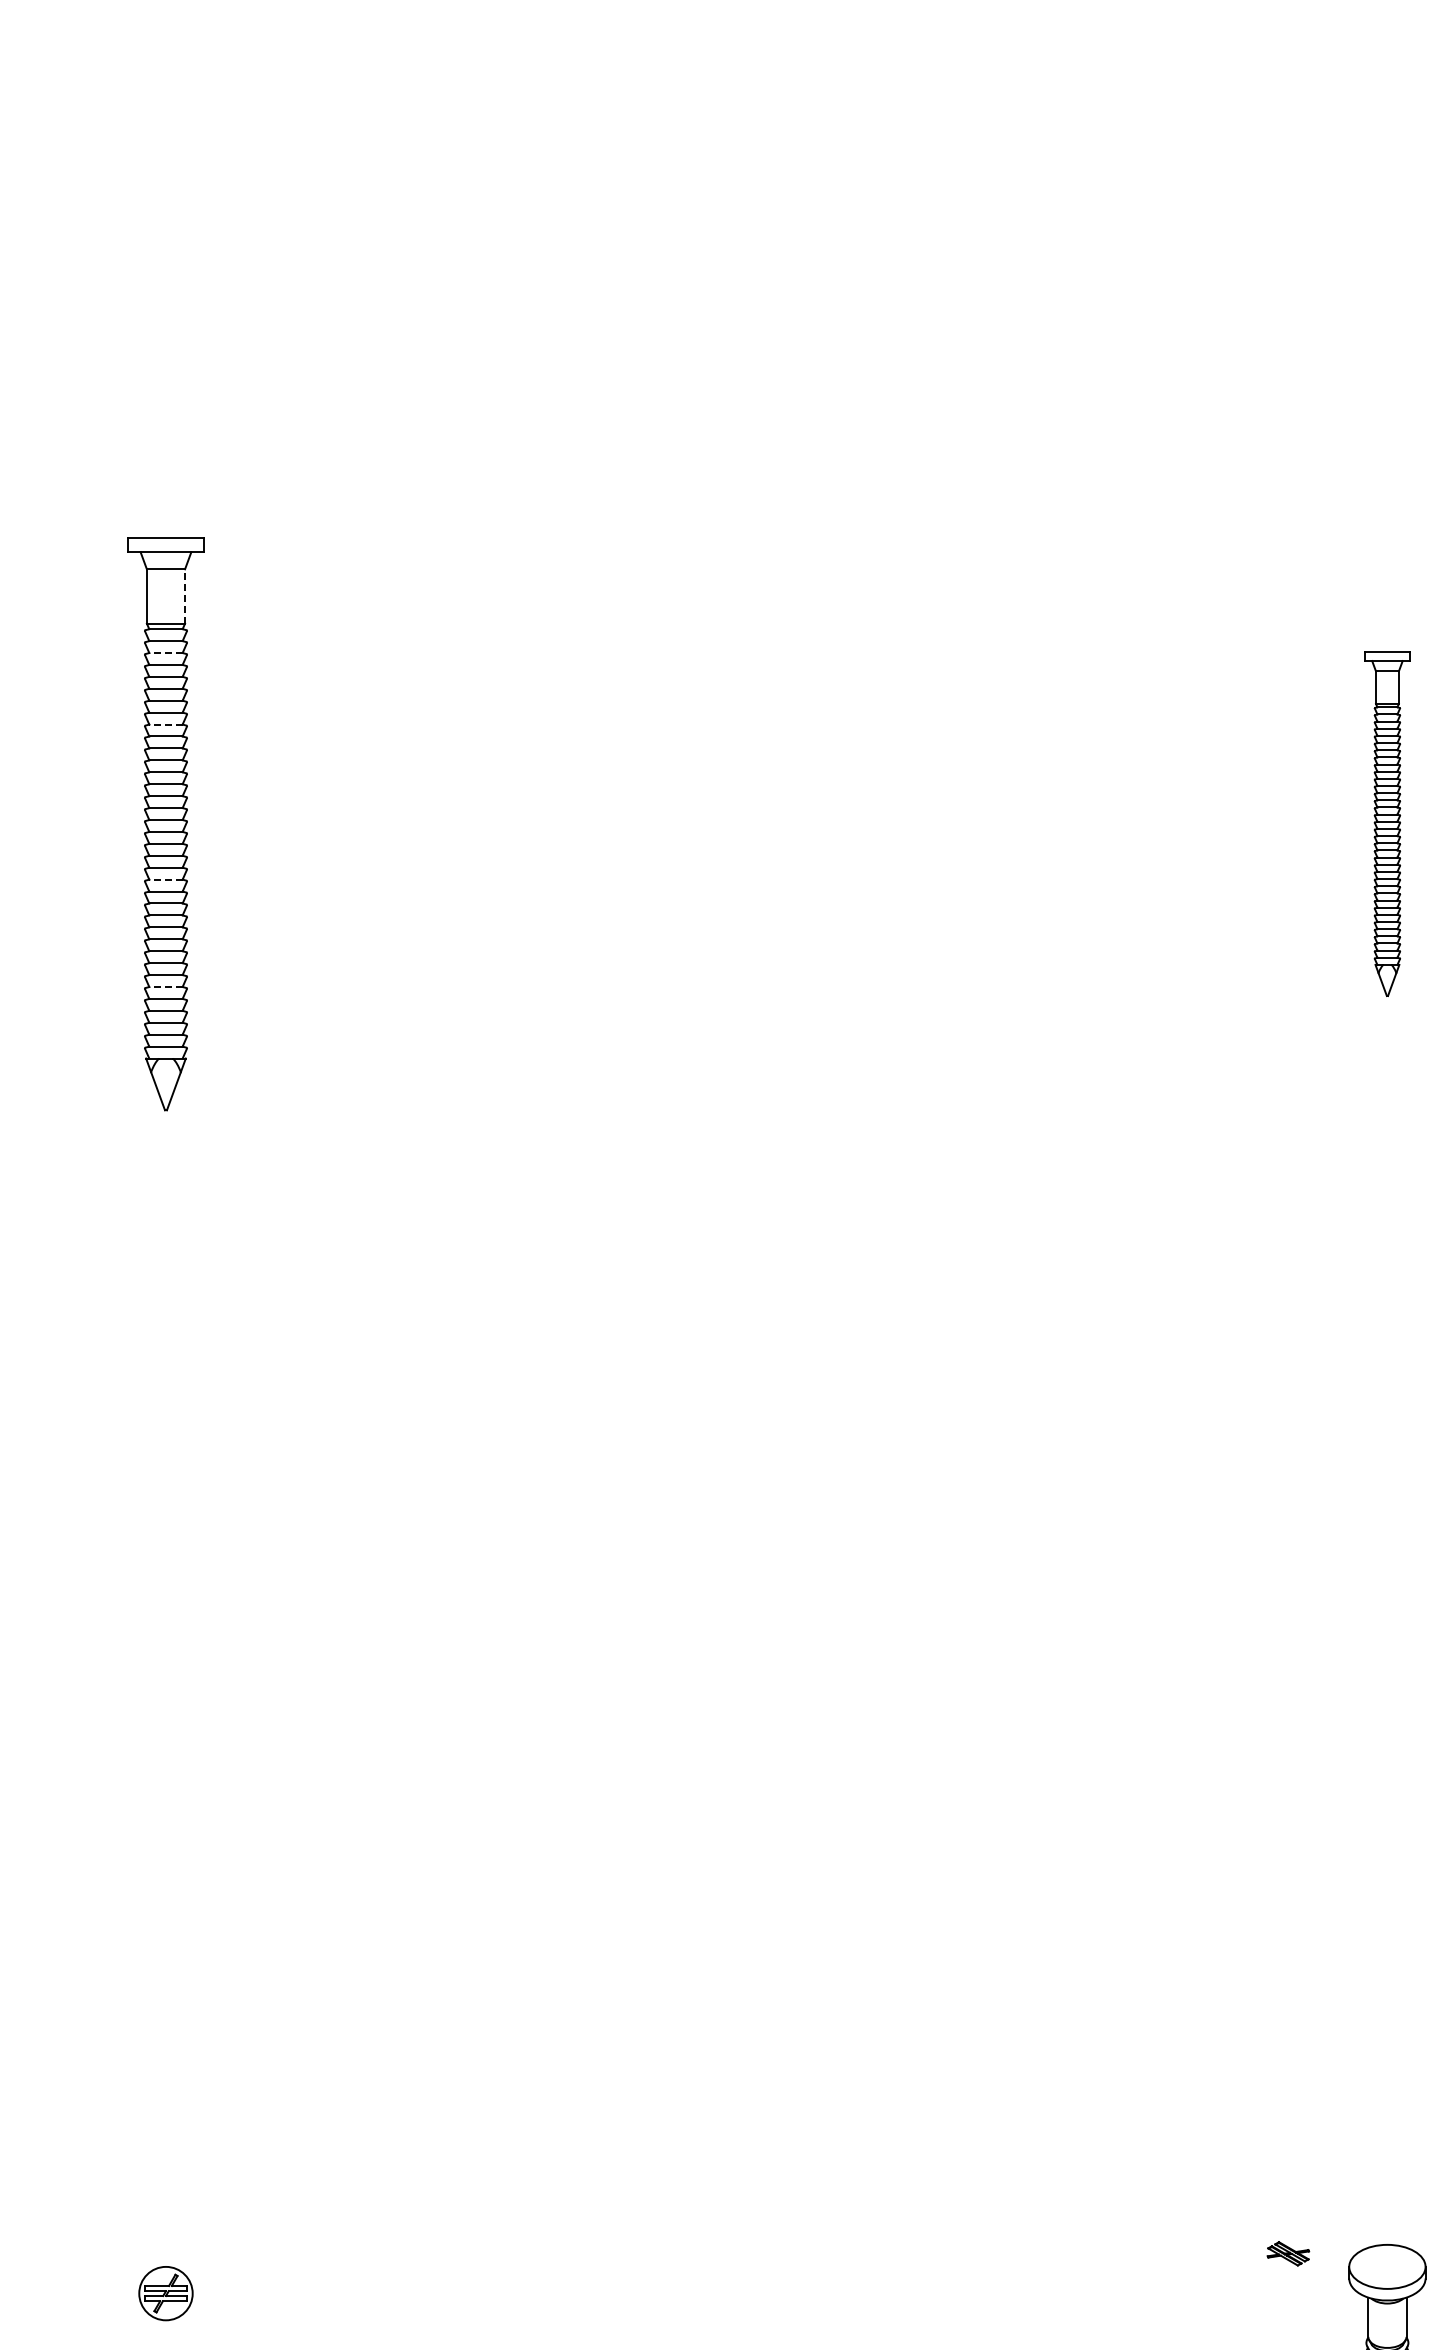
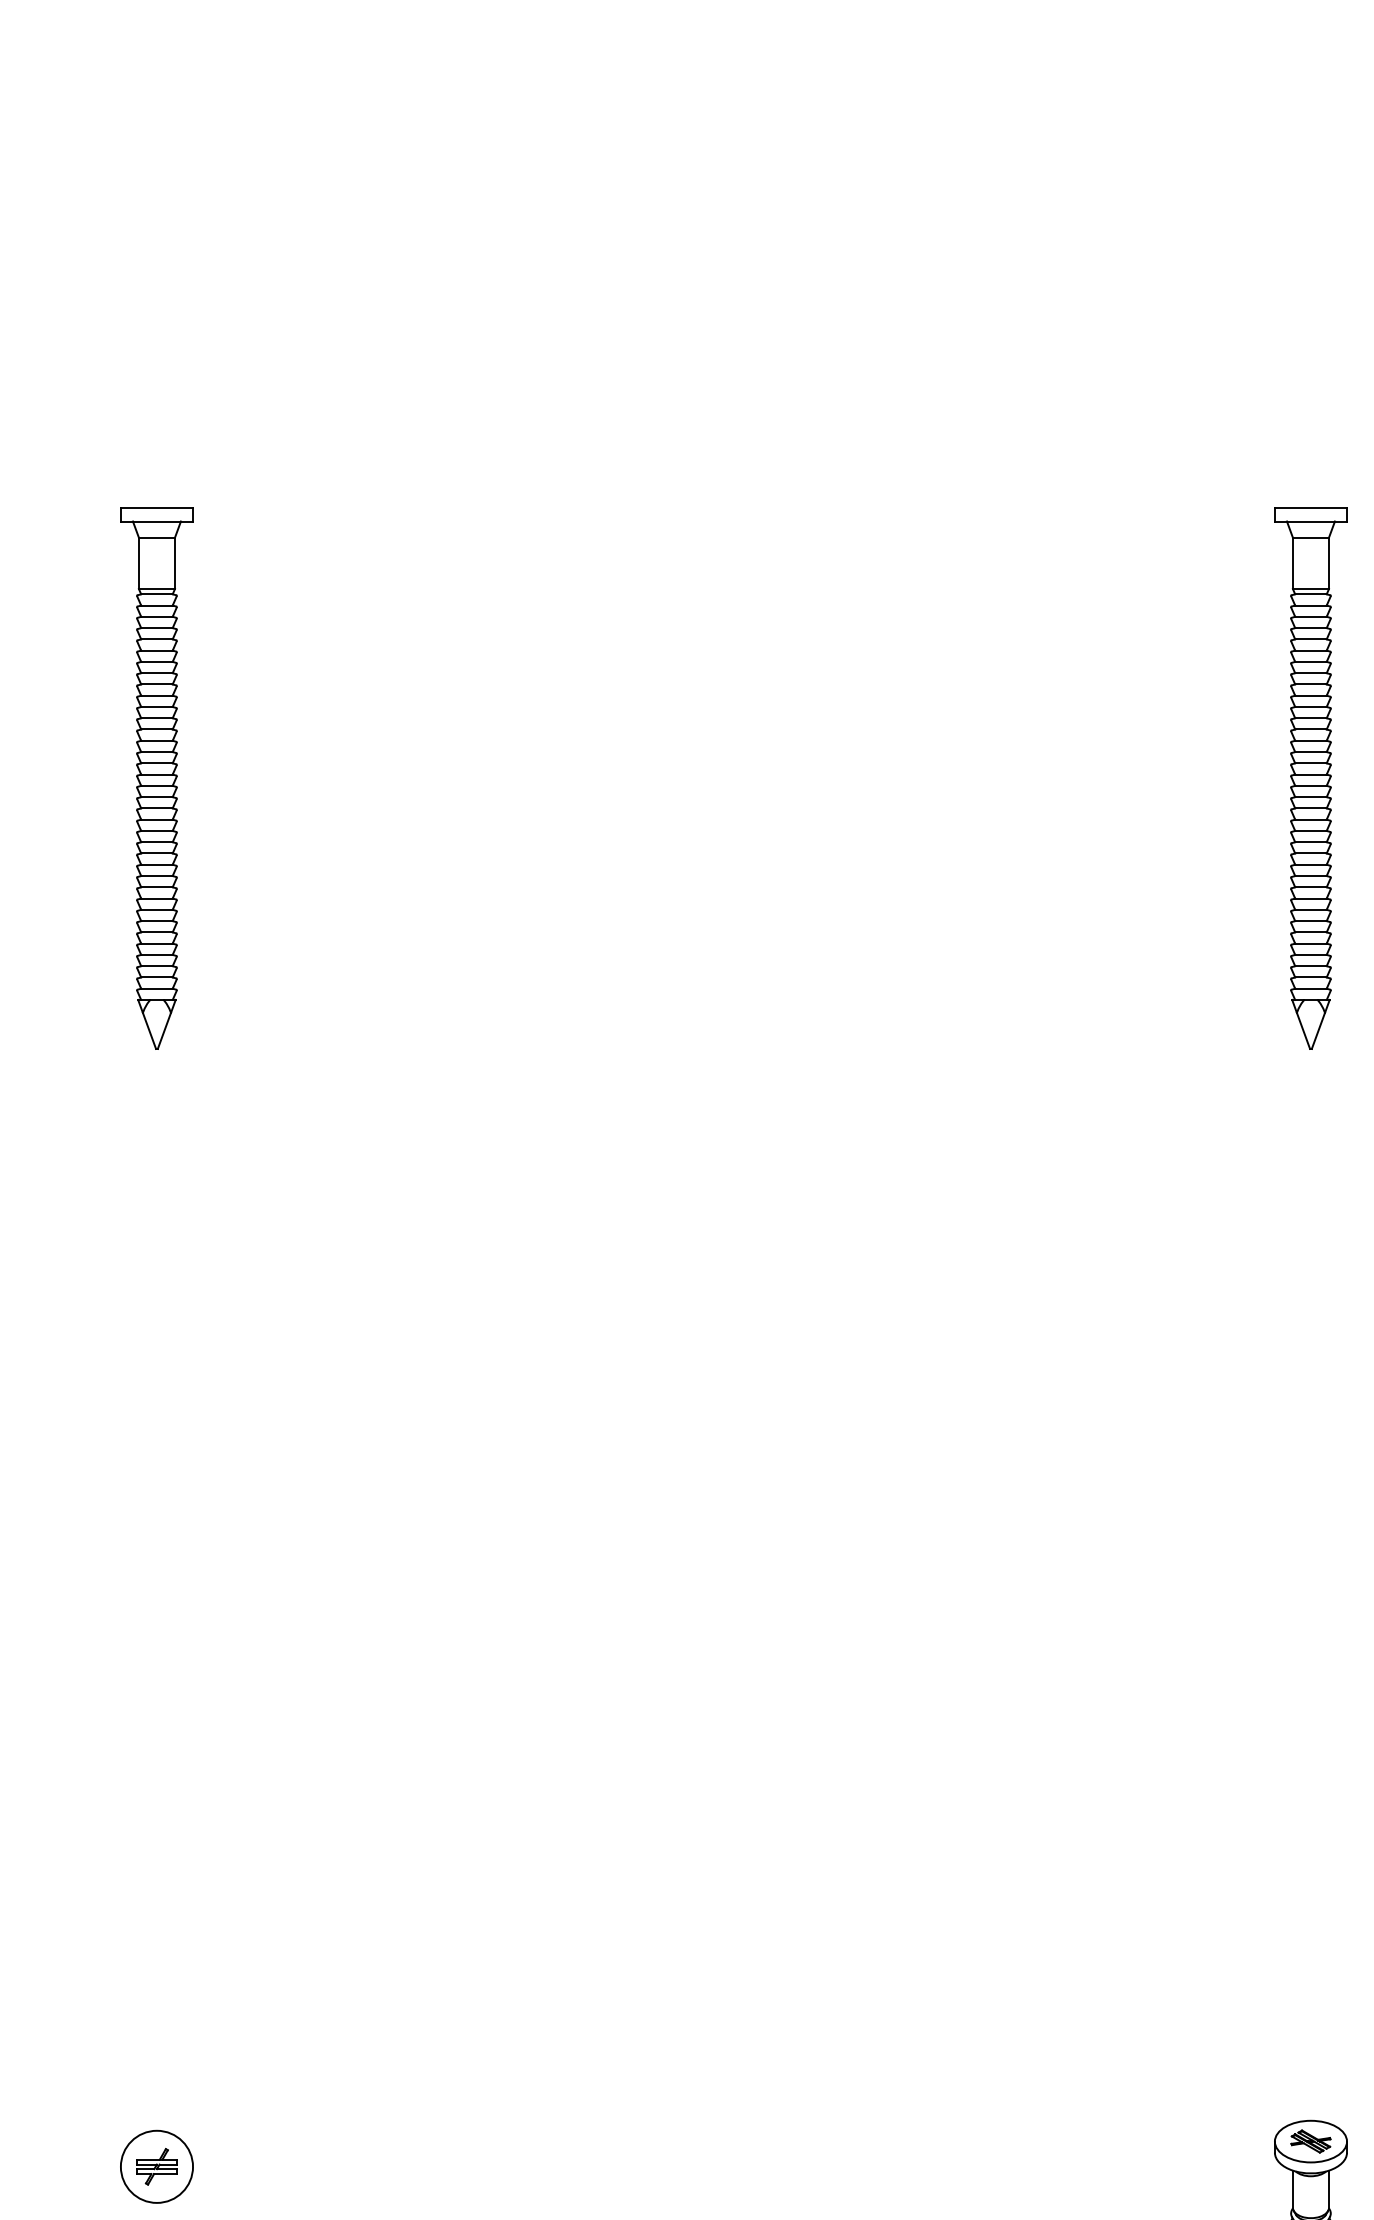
line: (185, 596) -> (175, 563), dashed -> solid
line: (165, 652) -> (156, 616), dashed -> solid
line: (165, 724) -> (156, 684), dashed -> solid
part: (1387, 824) -> (1311, 778), size x1.67
line: (165, 879) -> (156, 830), dashed -> solid
line: (165, 986) -> (156, 931), dashed -> solid
part: (1288, 2253) -> (1311, 2141), moved
circle: (165, 2293) -> (156, 2166), size x1.43

